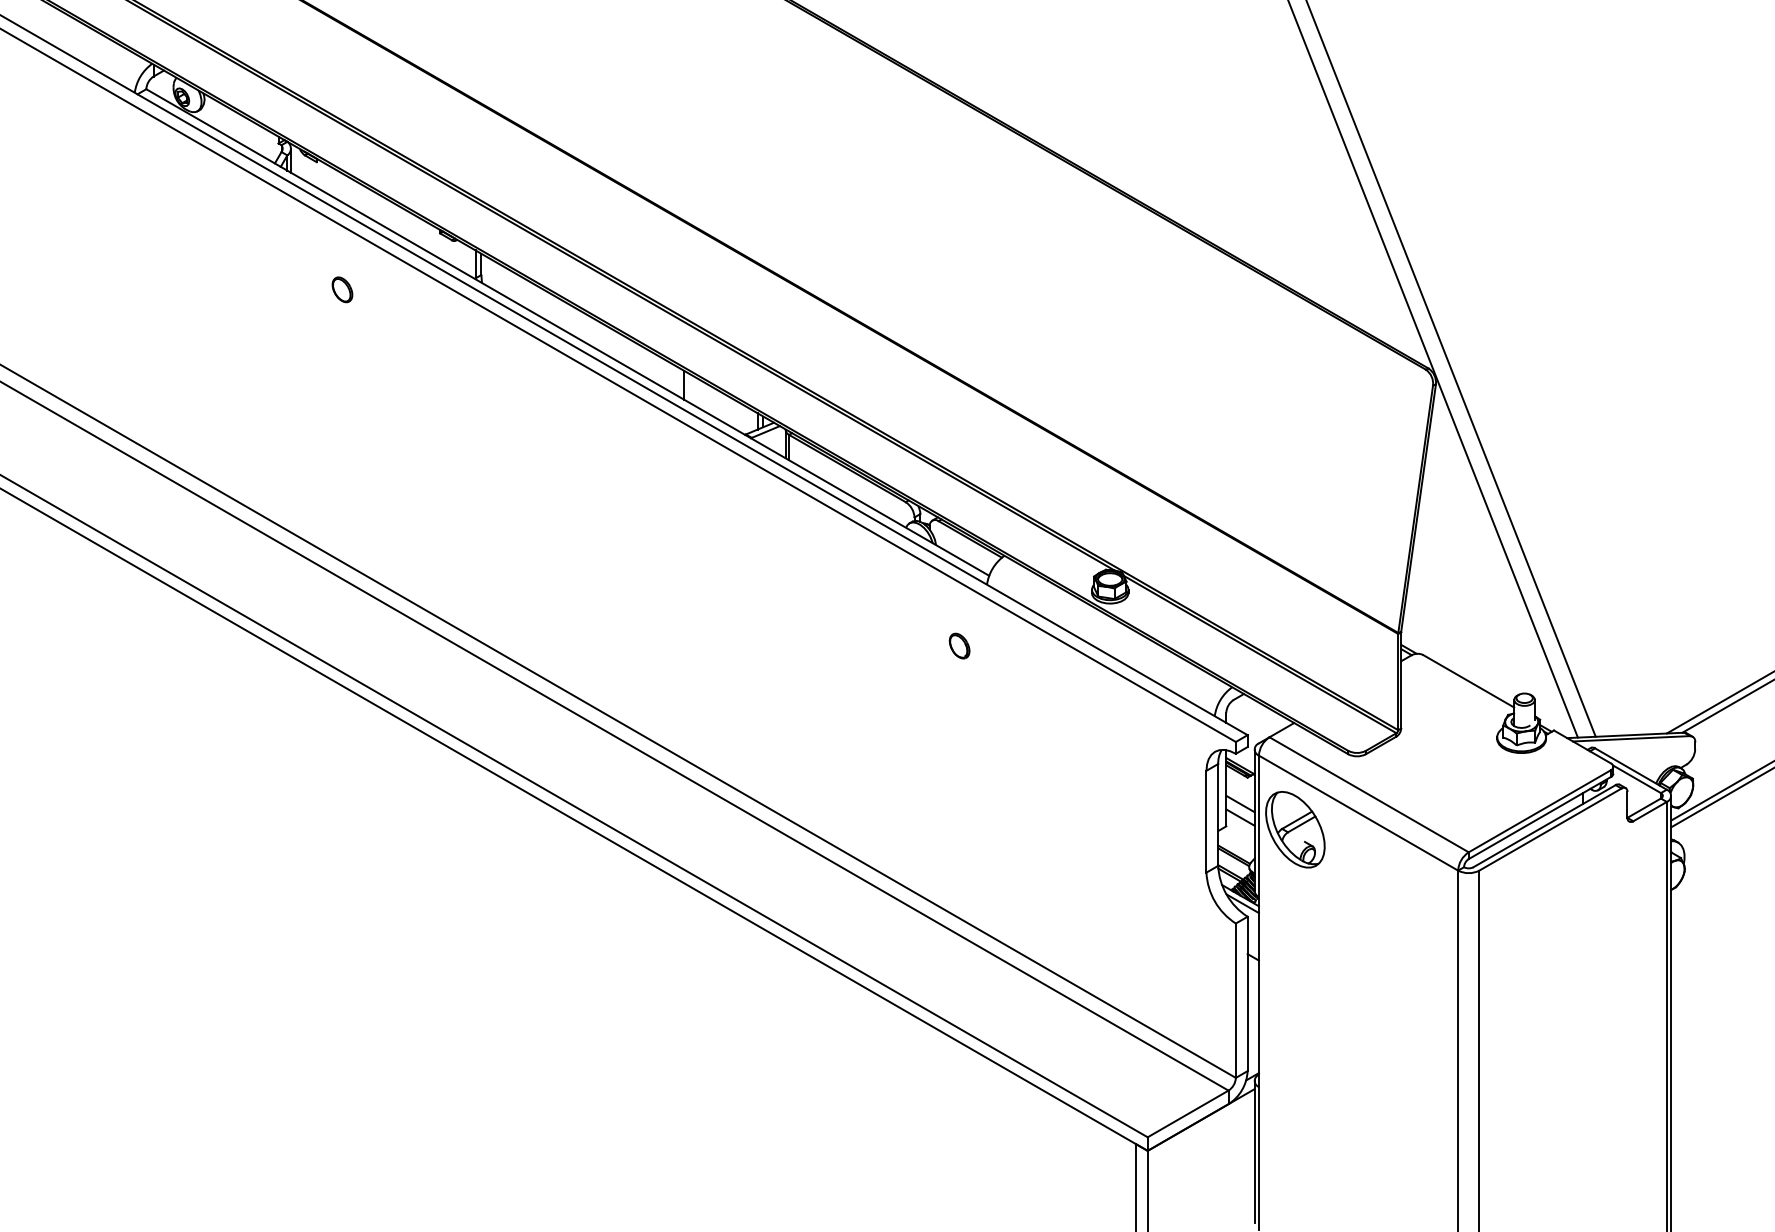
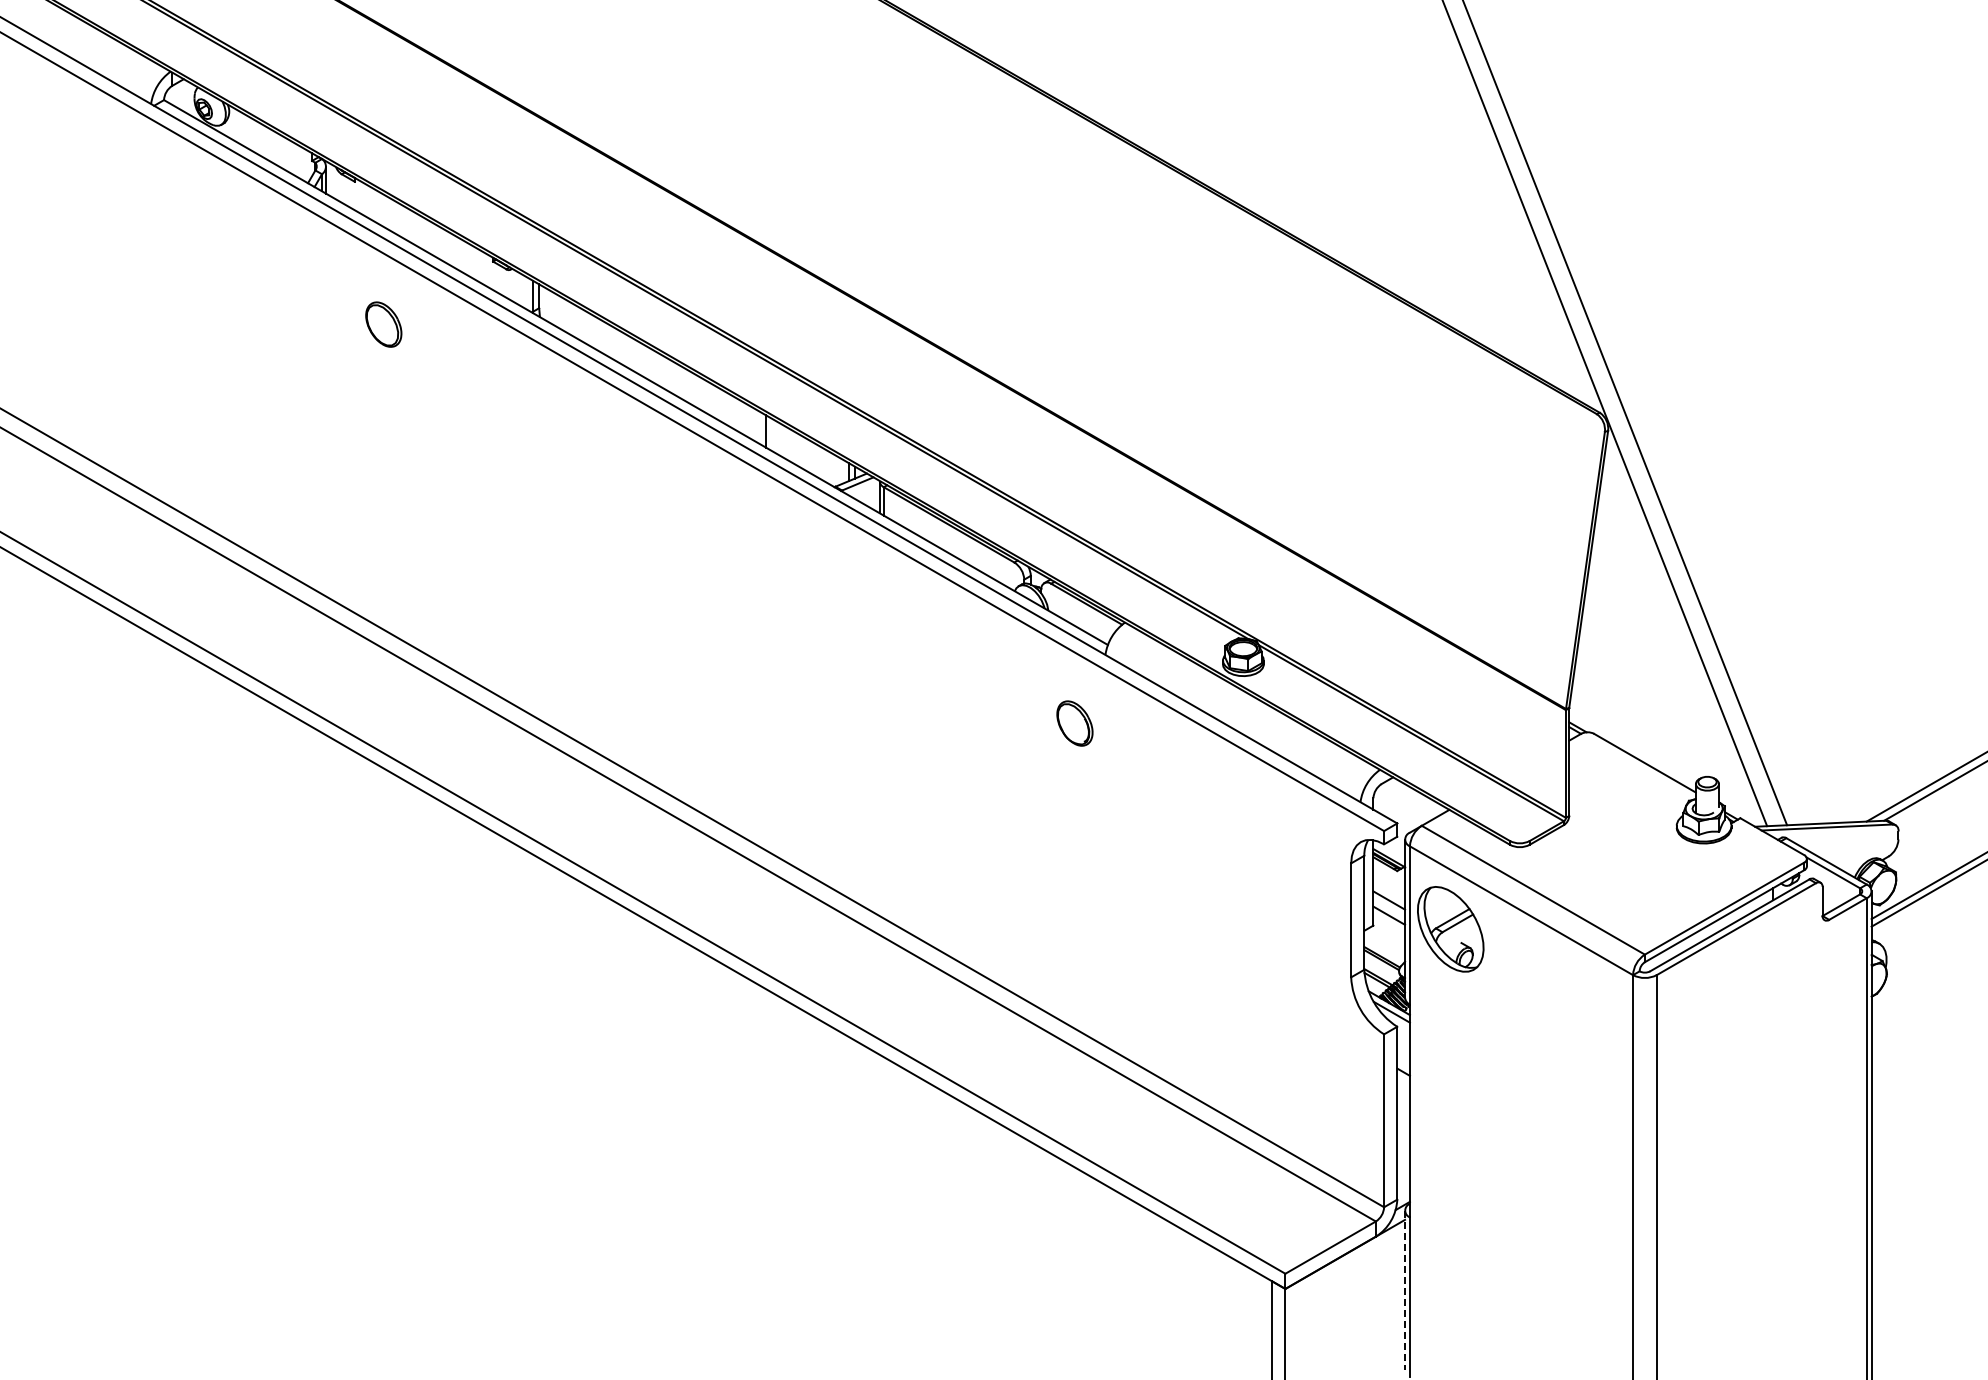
part: (342, 289) -> (383, 324), size x1.6
part: (959, 645) -> (1074, 723), size x1.6
line: (1254, 1152) -> (1405, 1290), solid -> dashed

